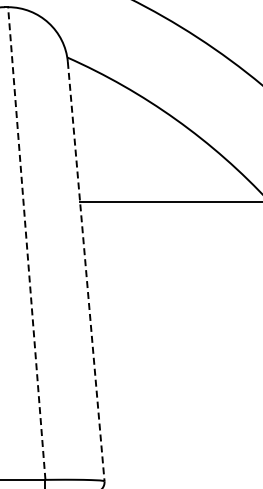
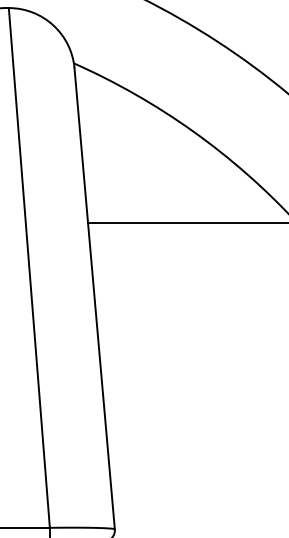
line: (26, 243) -> (29, 267), dashed -> solid
line: (86, 272) -> (95, 299), dashed -> solid

